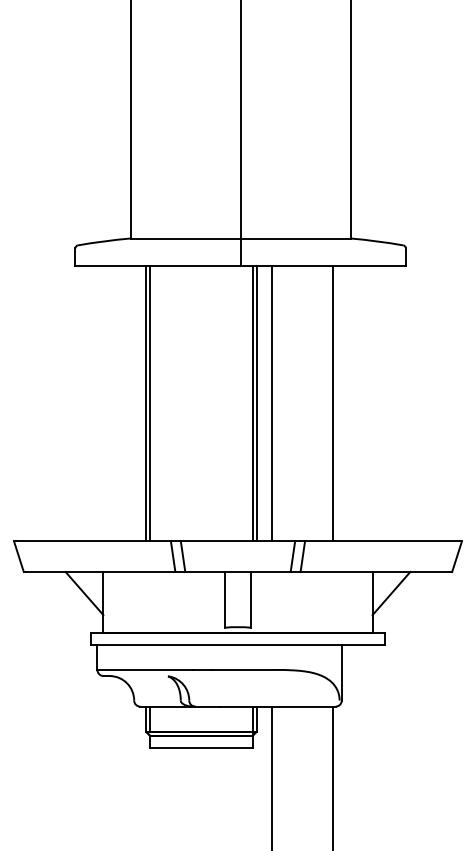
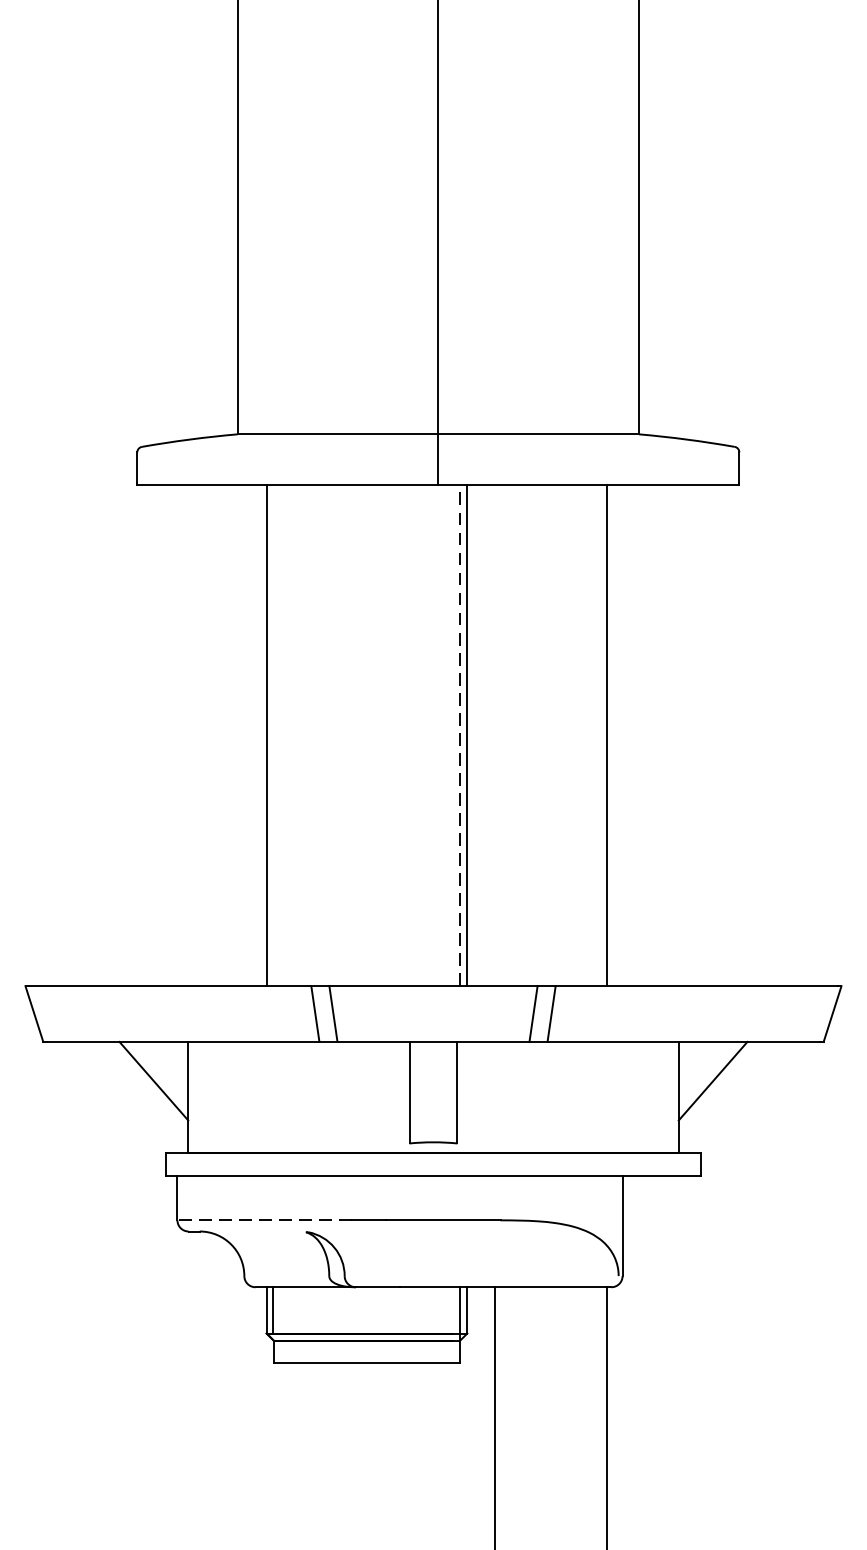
line: (150, 403) -> (274, 734), removed
line: (252, 403) -> (459, 734), solid -> dashed
line: (271, 403) -> (494, 734), removed
line: (145, 669) -> (264, 1219), solid -> dashed

